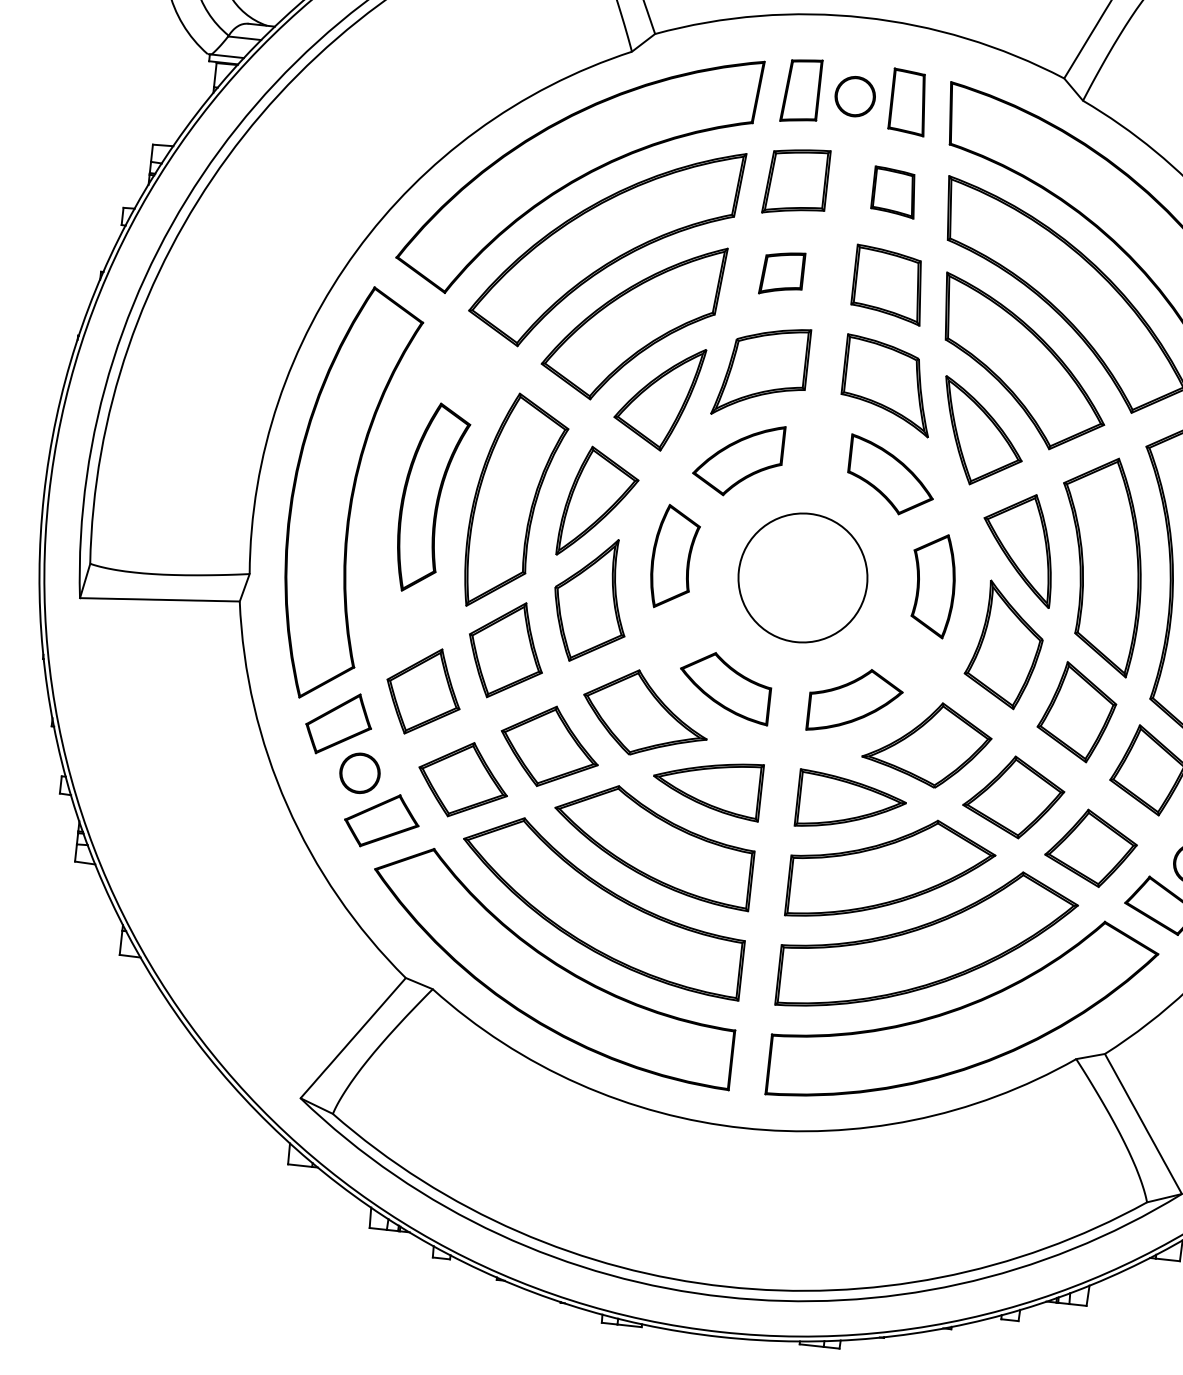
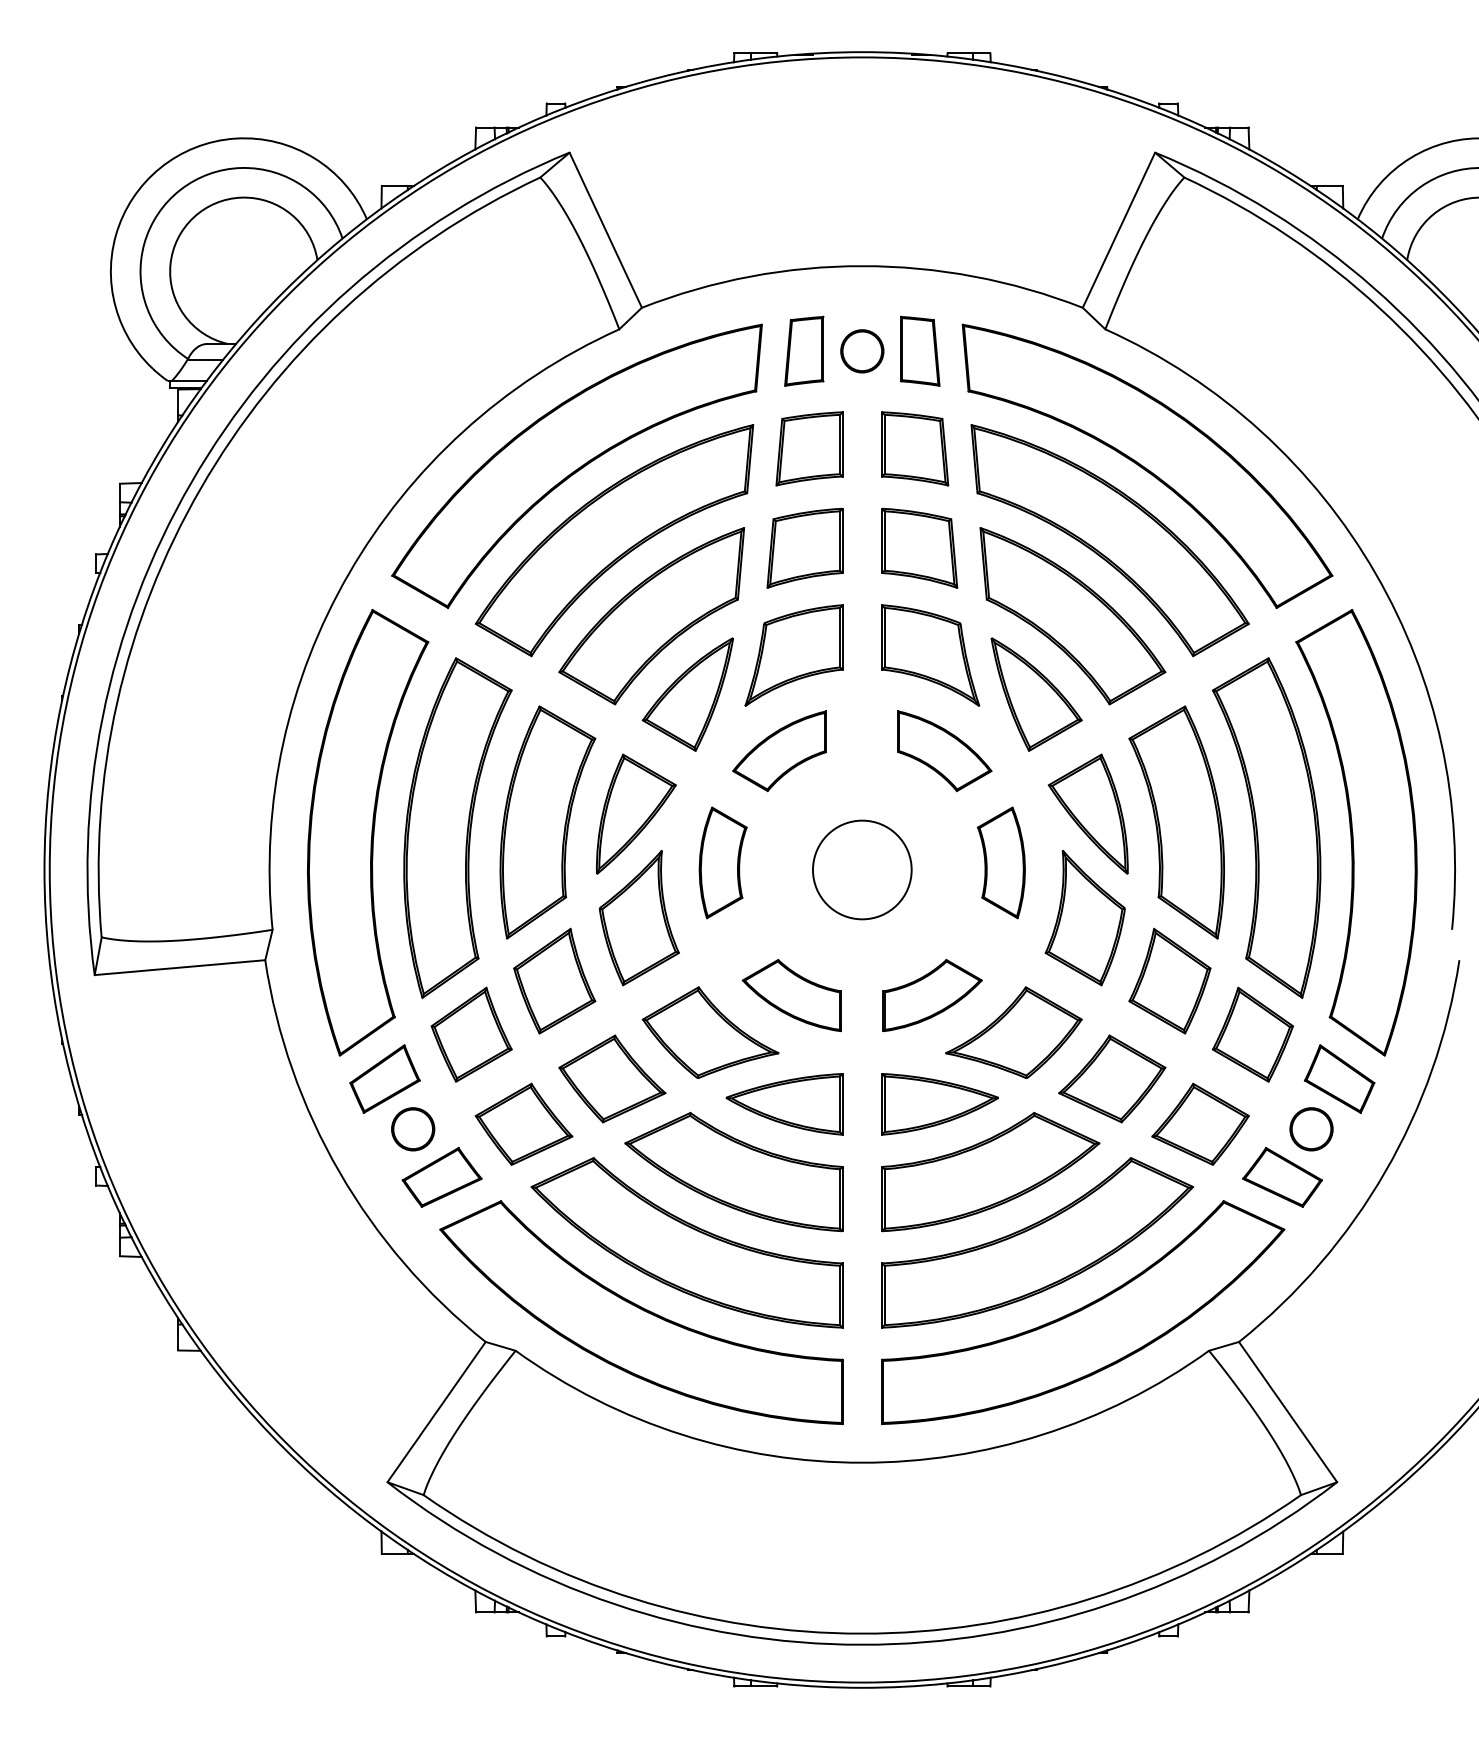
part: (894, 192) -> (915, 448), size x1.43
part: (781, 272) -> (804, 547), size x1.67
part: (431, 497) -> (457, 827), size x1.67
circle: (802, 577) -> (861, 869), size x0.71

